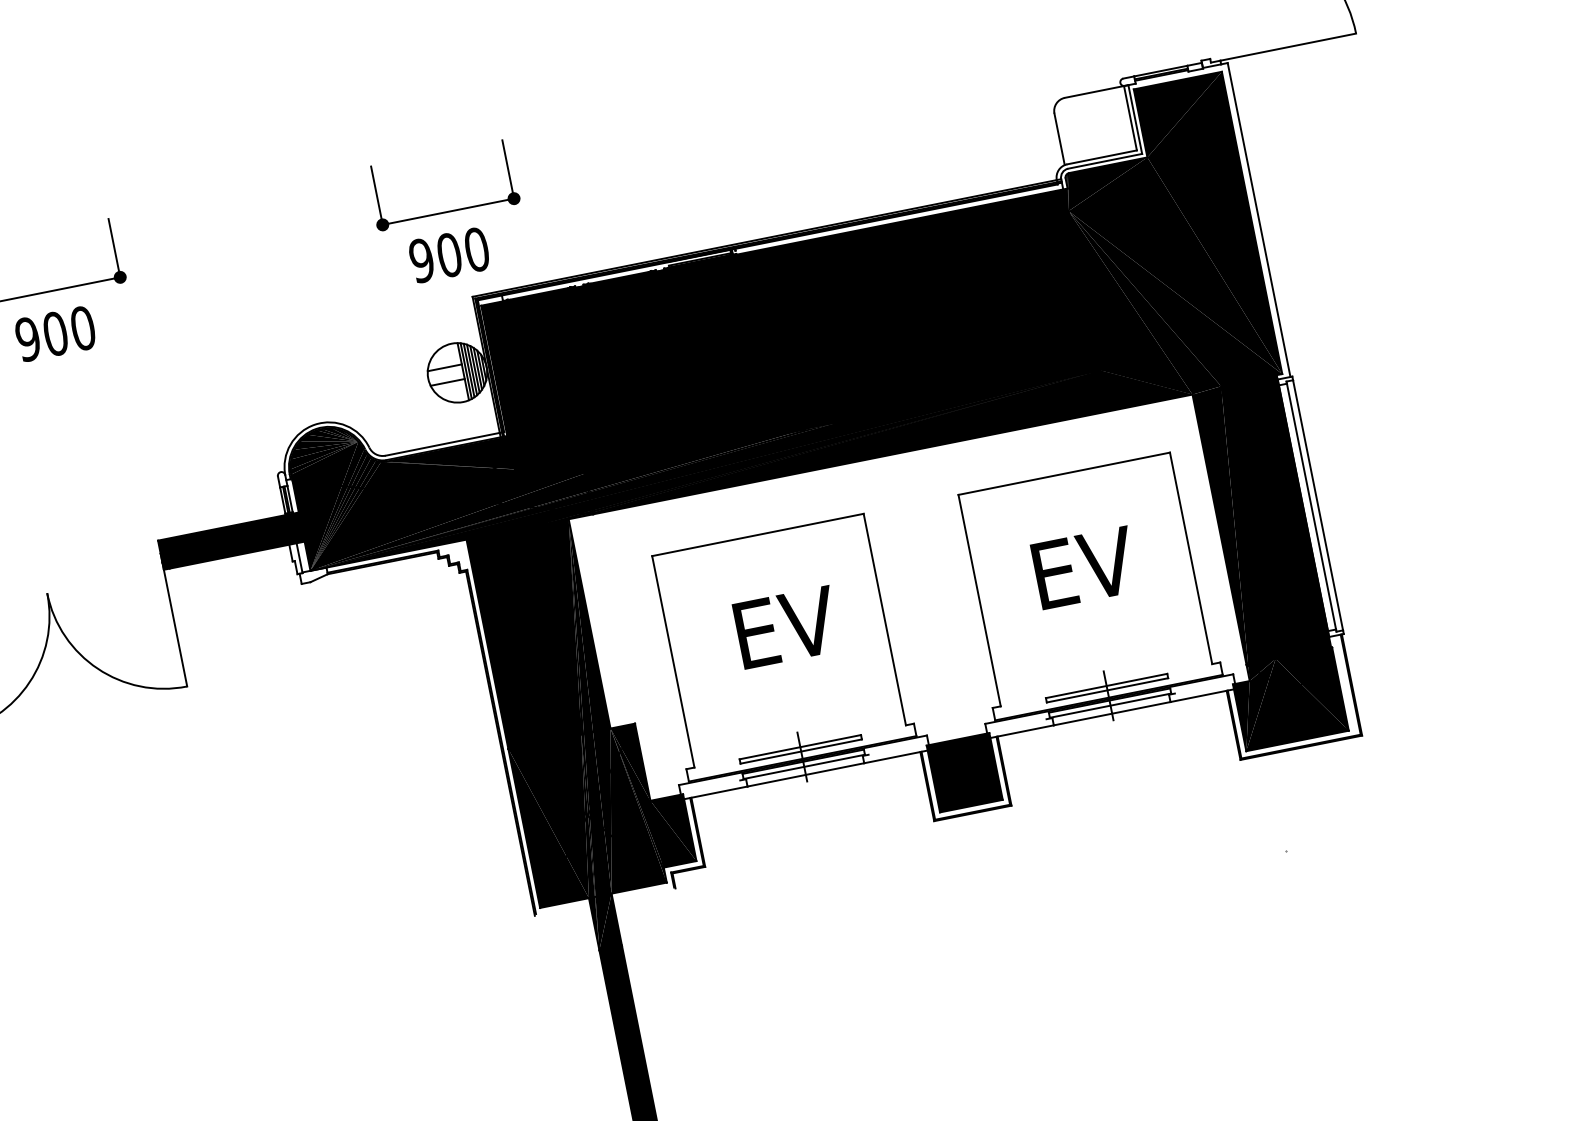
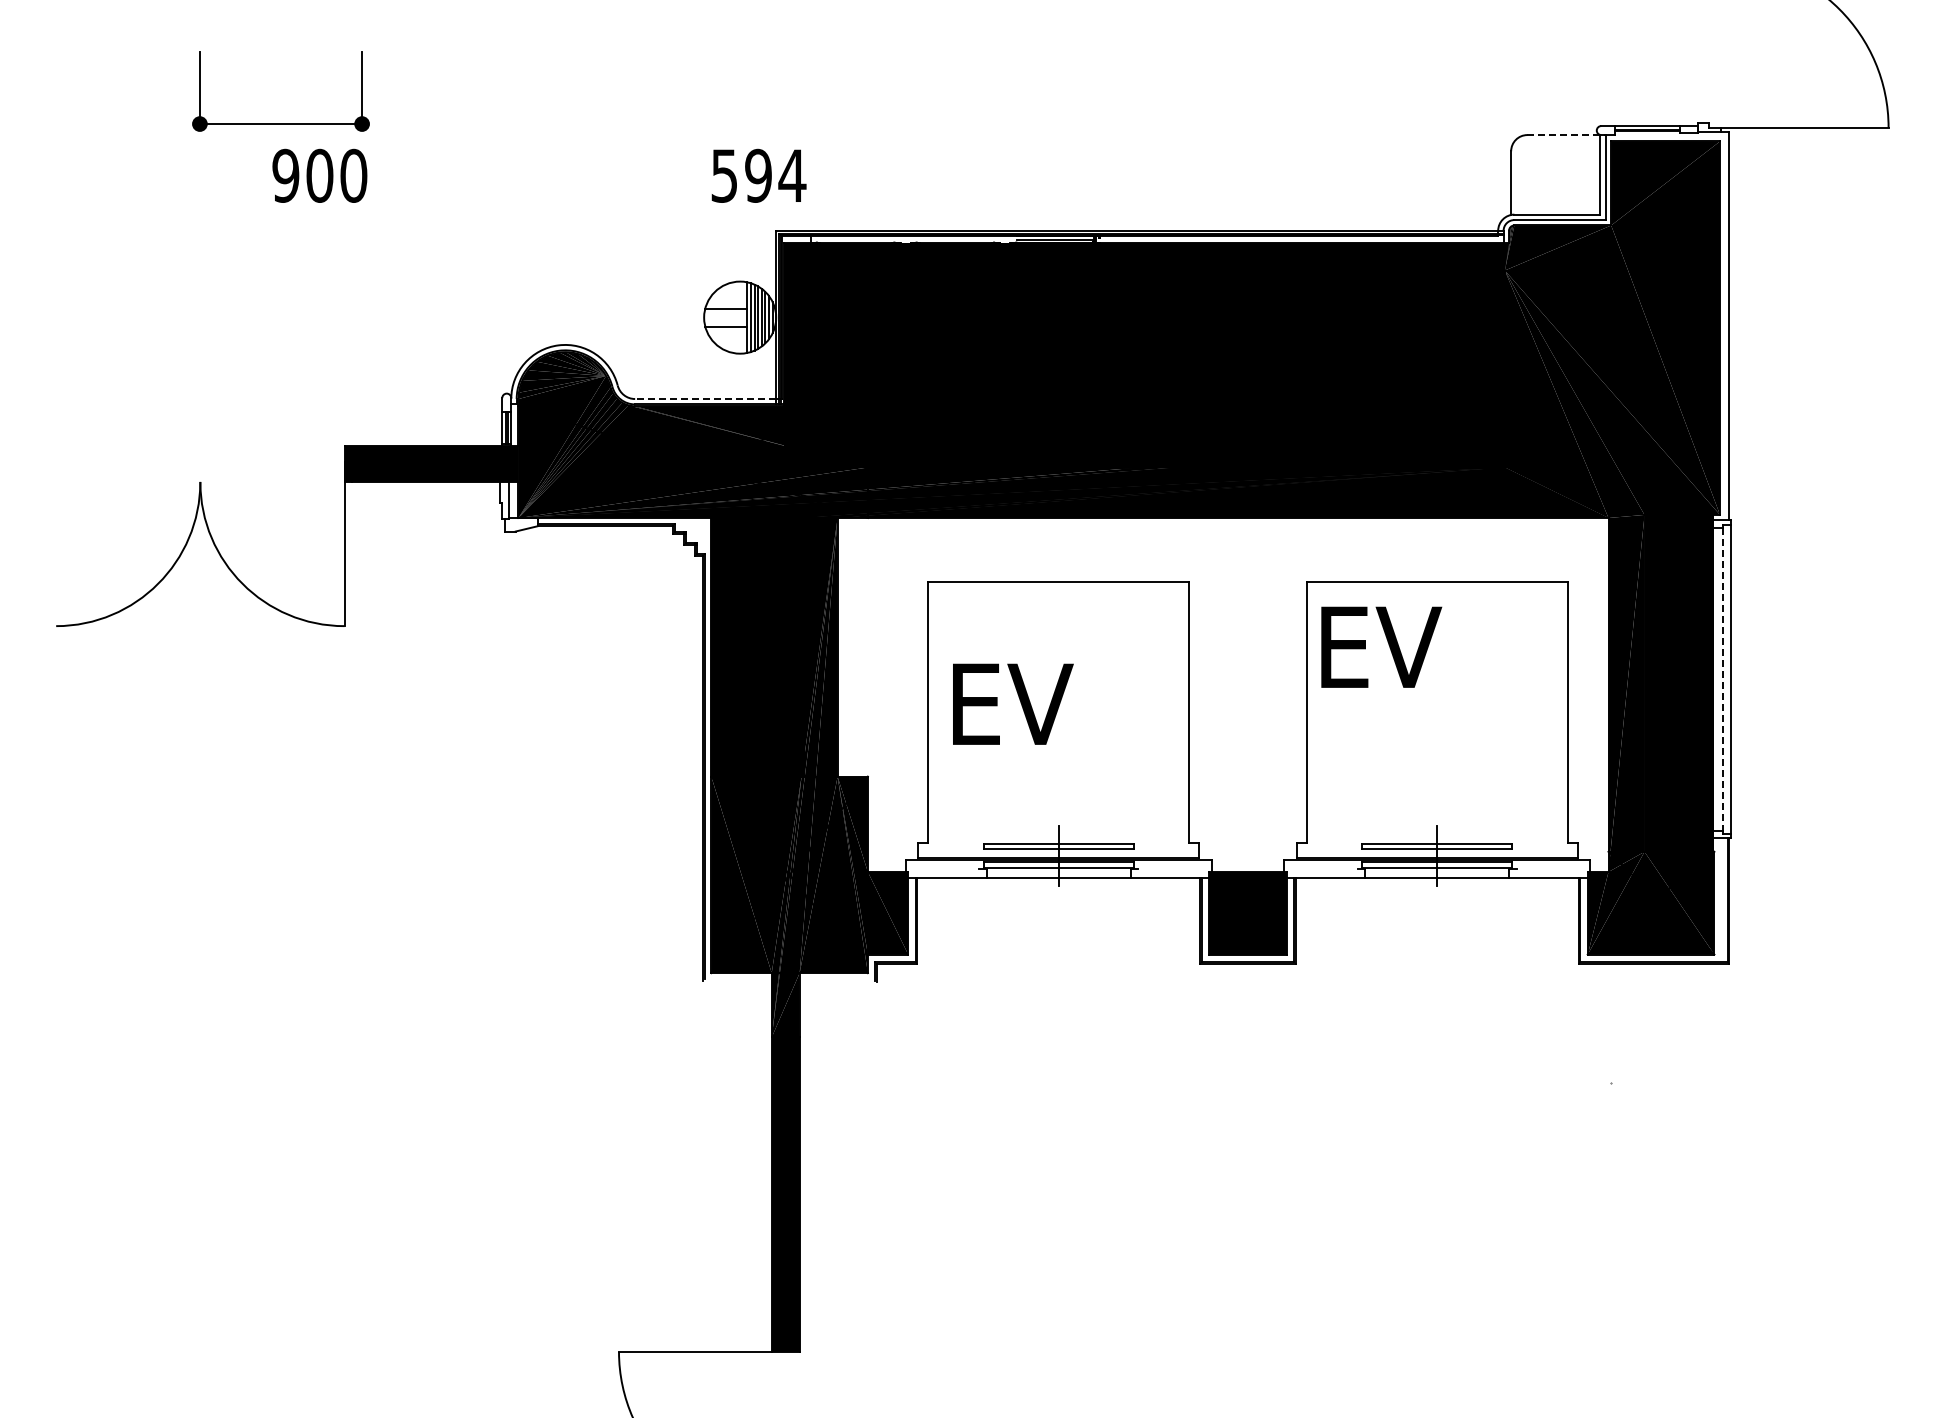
line: (1097, 91) -> (1567, 135), solid -> dashed
part: (448, 211) -> (767, 123), removed
text: (449, 254) -> (758, 175), 900 -> 594
text: (55, 333) -> (319, 175), moved
line: (442, 444) -> (705, 399), solid -> dashed
line: (1311, 506) -> (1723, 679), solid -> dashed
text: (1084, 567) -> (1381, 646), moved
text: (786, 626) -> (1013, 703), moved

